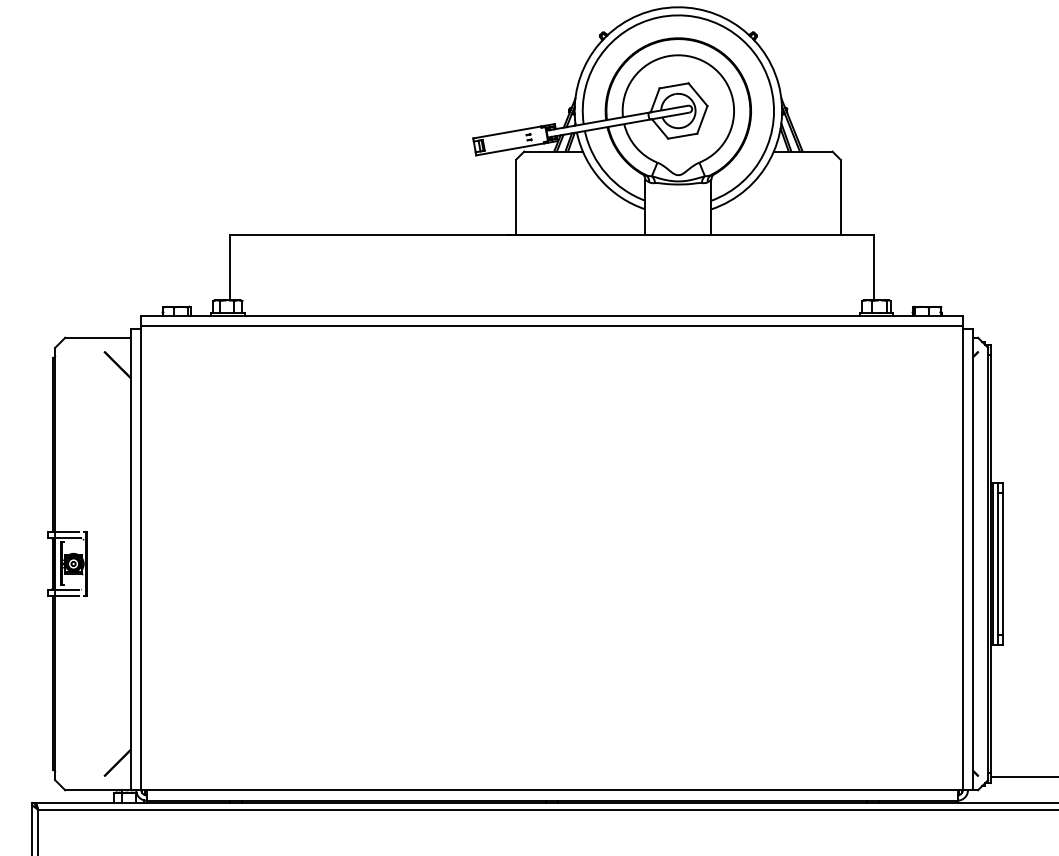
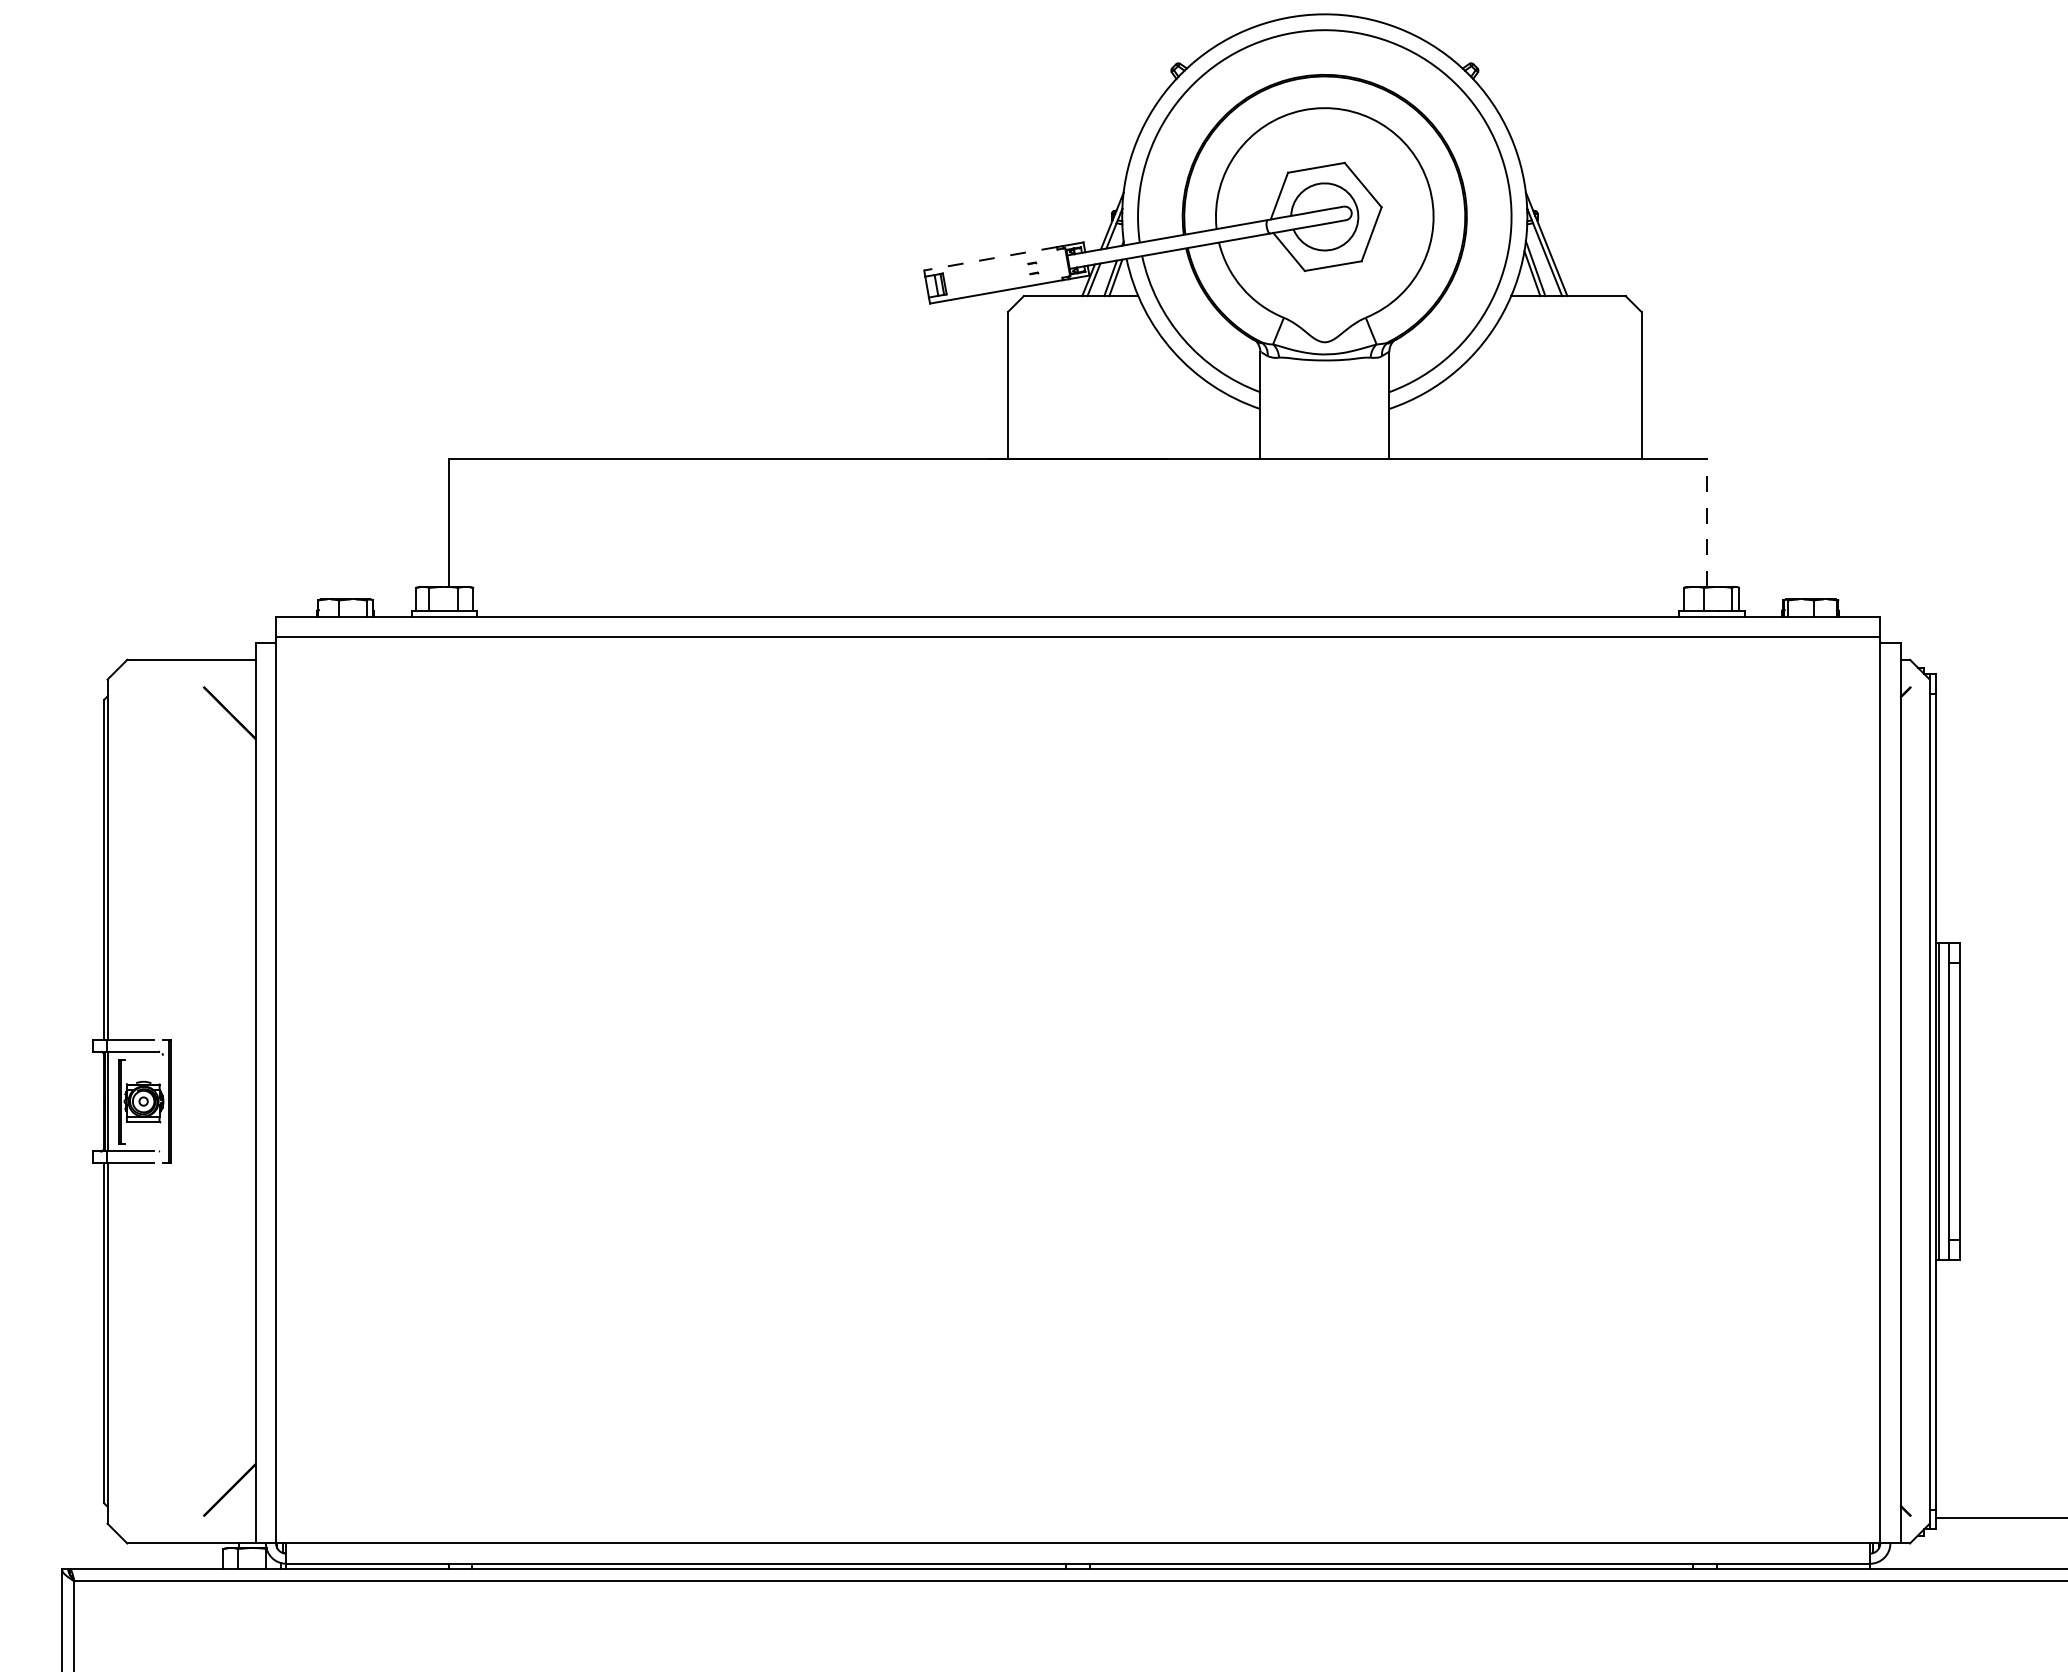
line: (507, 132) -> (991, 258), solid -> dashed
line: (874, 267) -> (1707, 522), solid -> dashed

